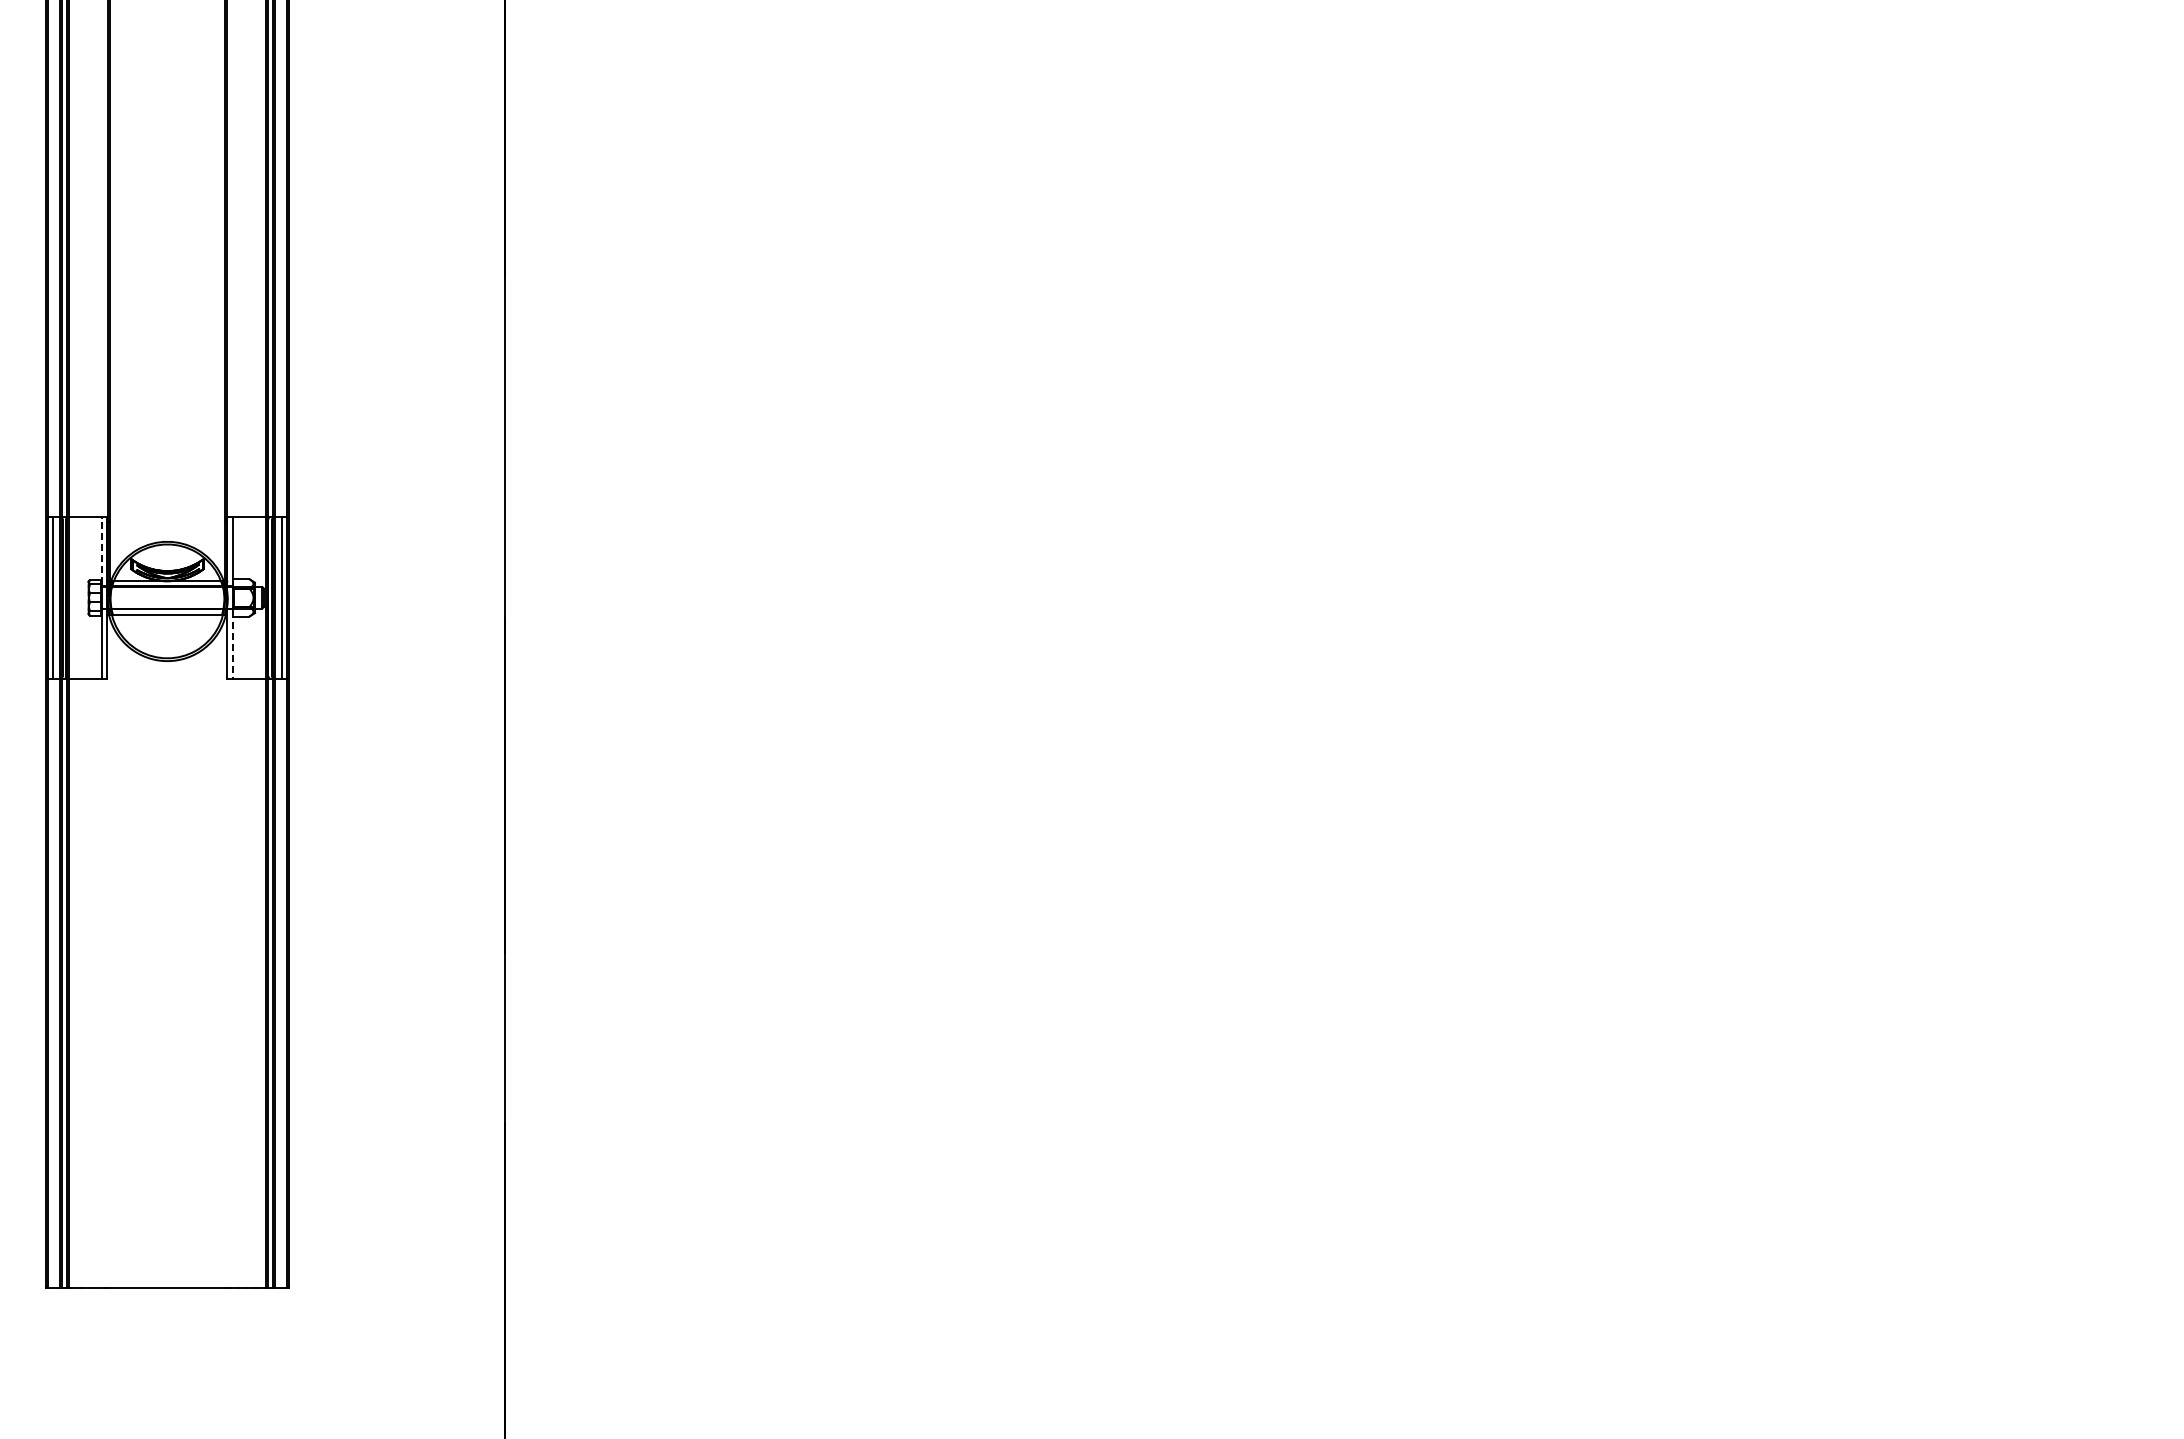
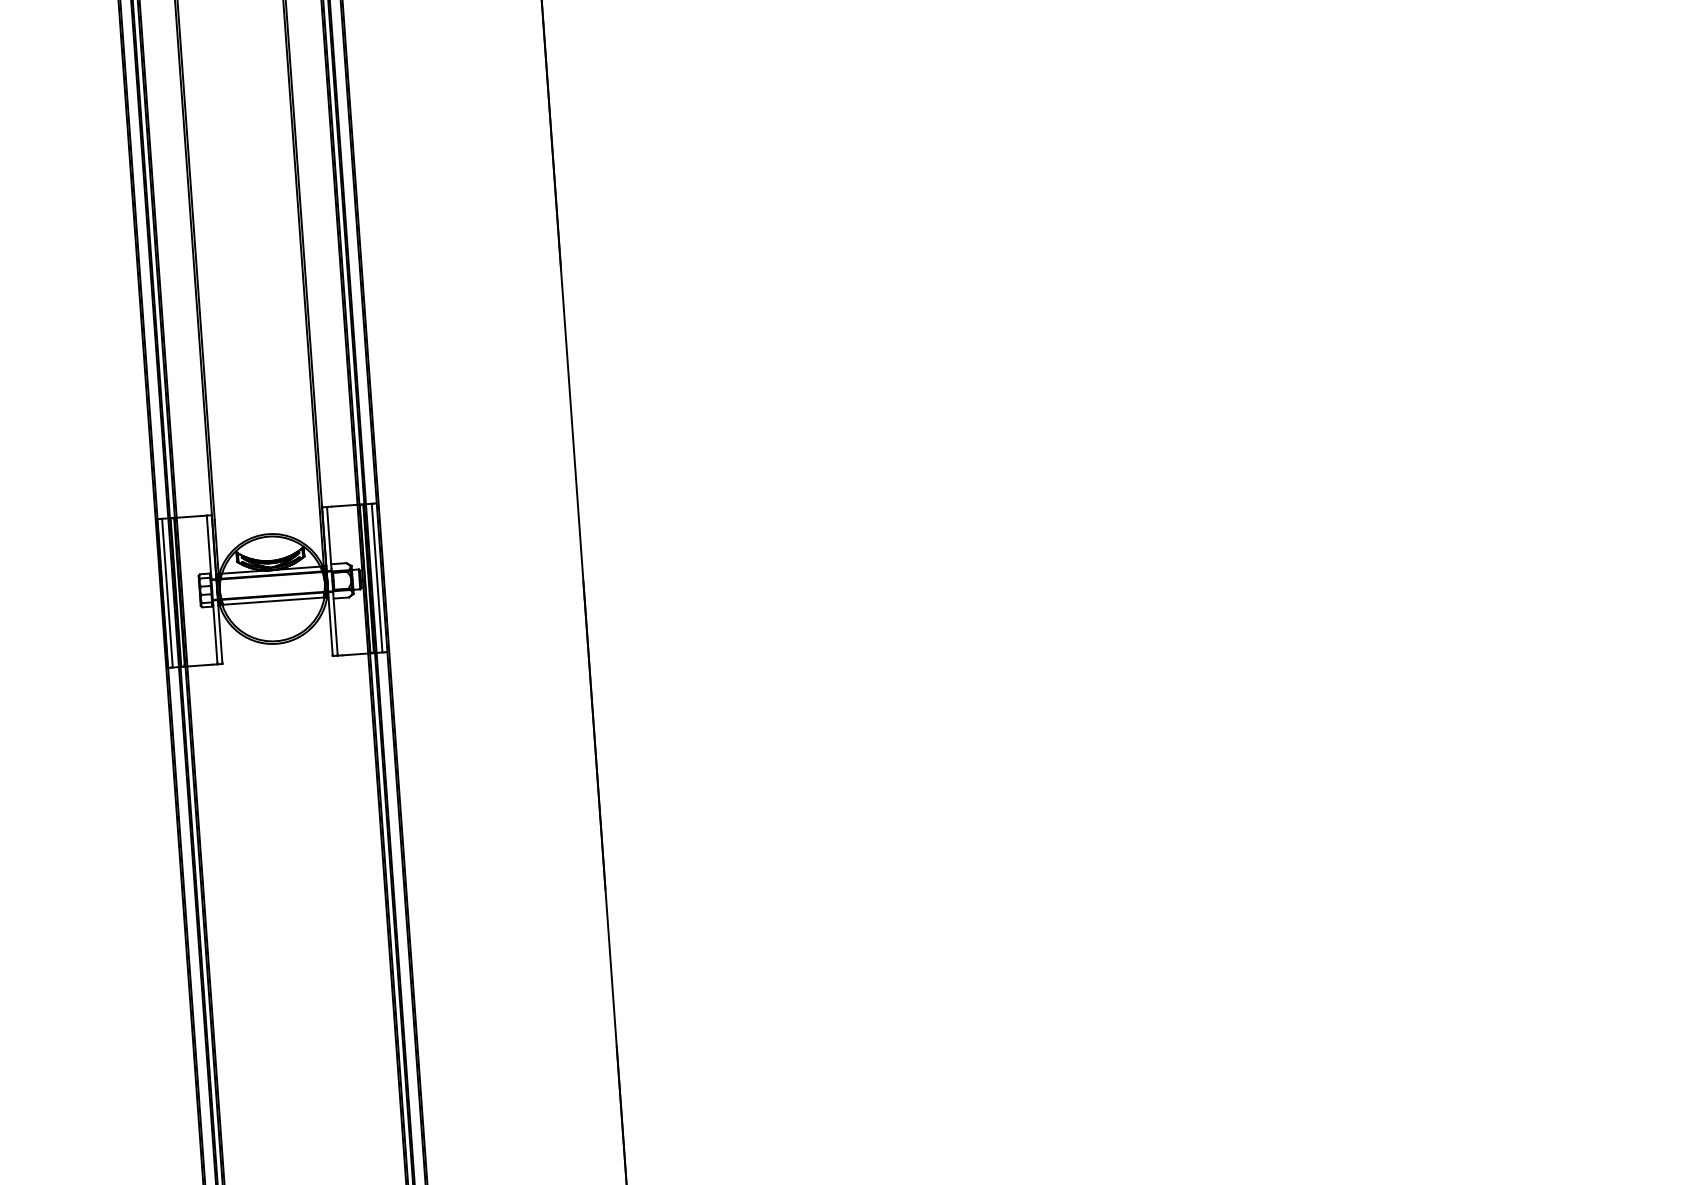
line: (102, 550) -> (209, 546), dashed -> solid
line: (232, 644) -> (335, 624), dashed -> solid

